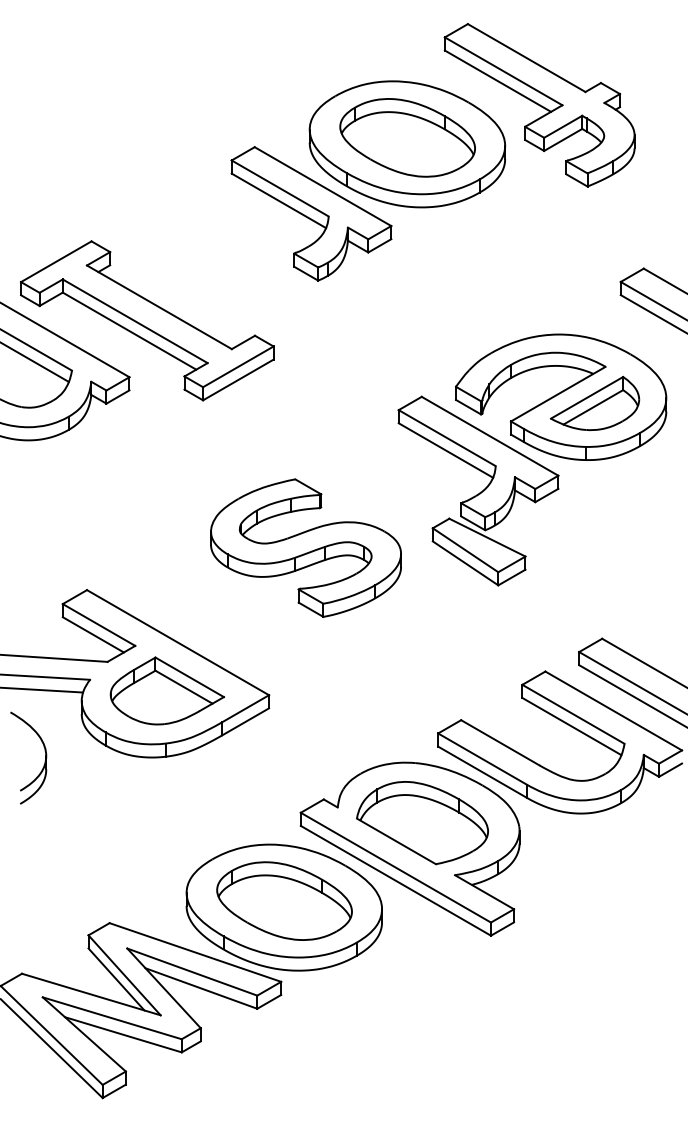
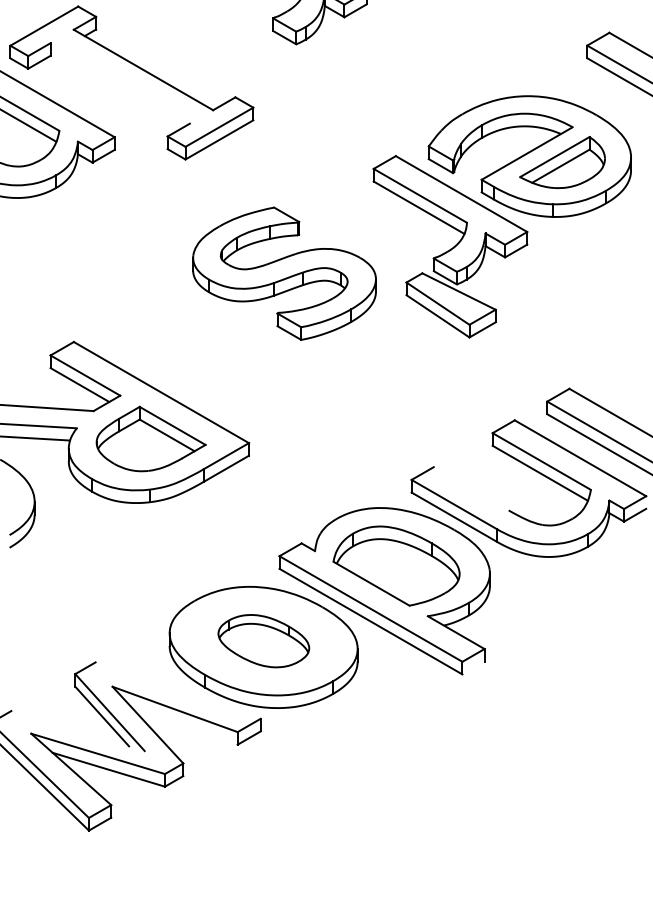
line: (134, 321) -> (119, 83), removed
line: (129, 330) -> (114, 92), removed
part: (305, 547) -> (284, 273), moved
line: (500, 742) -> (471, 488), removed
part: (284, 900) -> (263, 640), size x0.7
line: (502, 928) -> (473, 667), removed
line: (195, 952) -> (178, 690), removed
line: (201, 988) -> (183, 725), removed
line: (91, 994) -> (78, 731), removed

